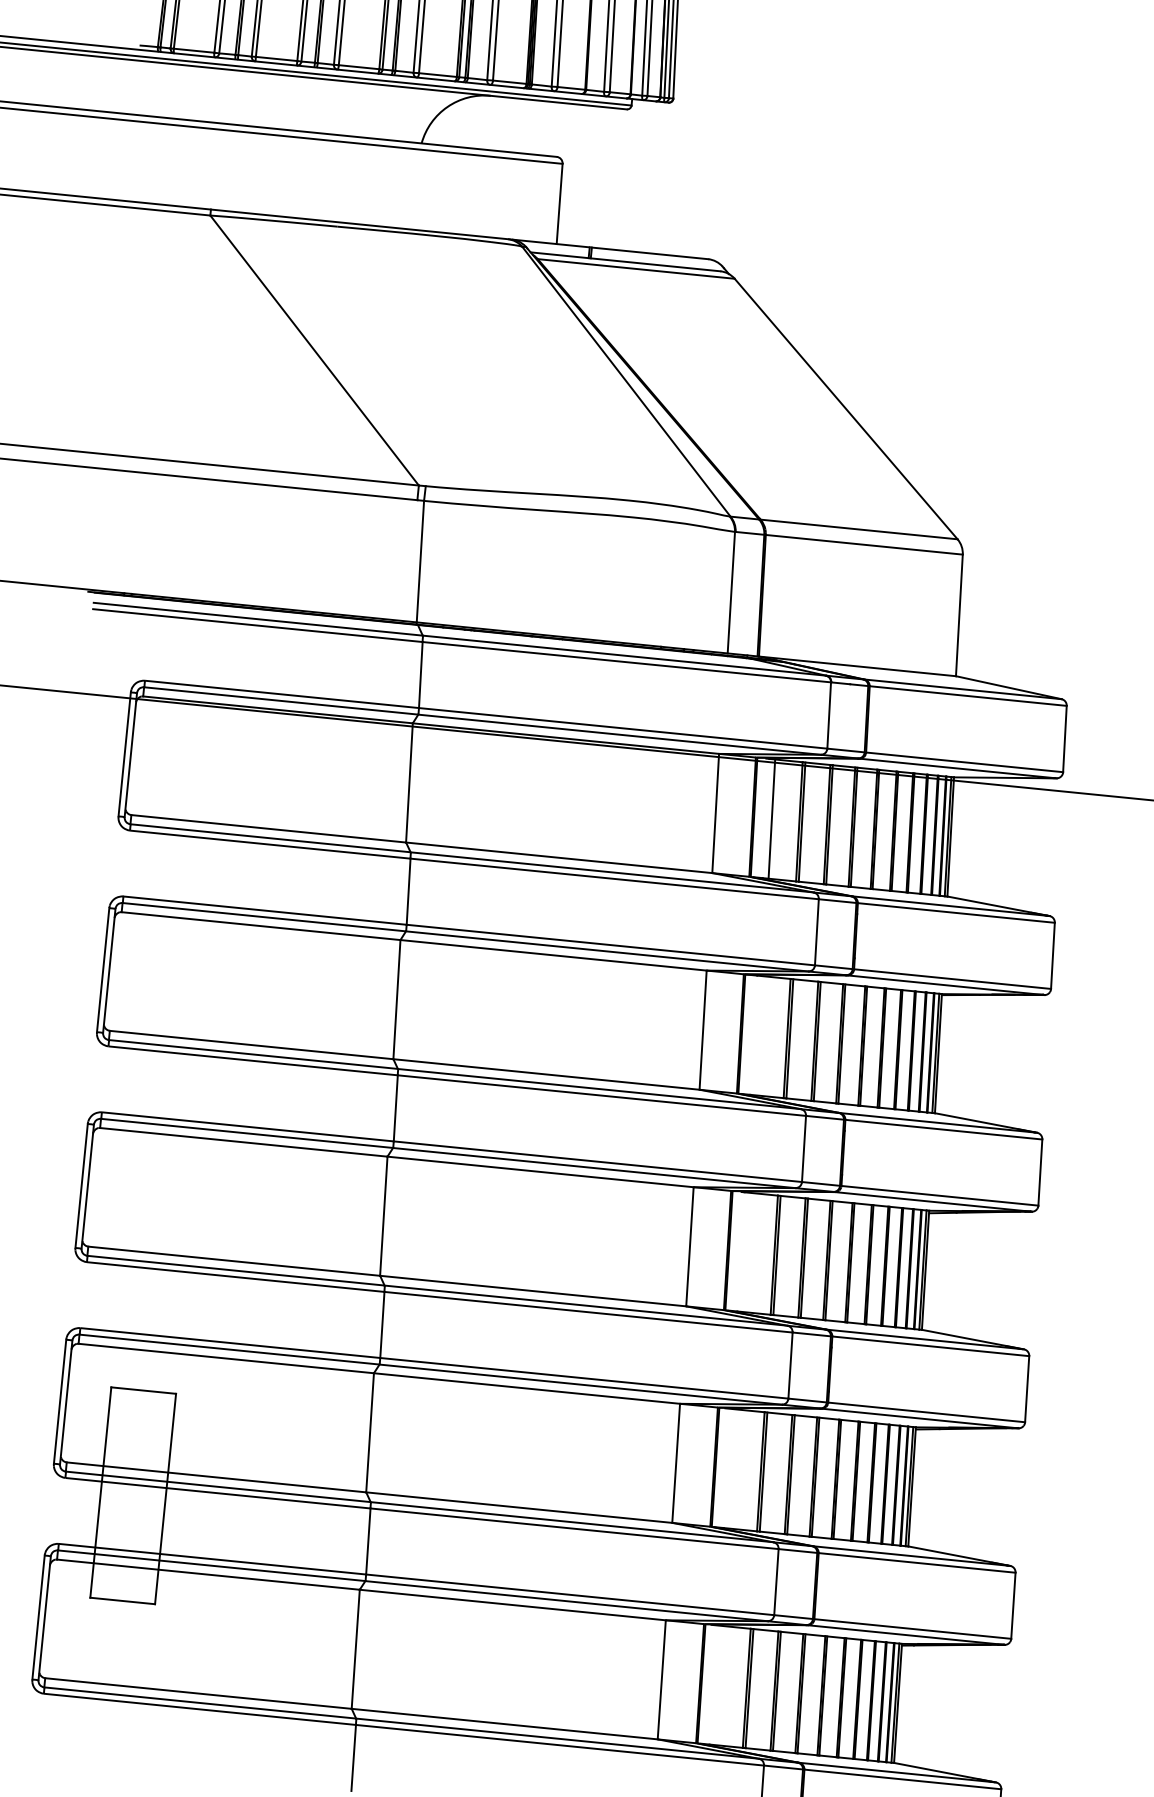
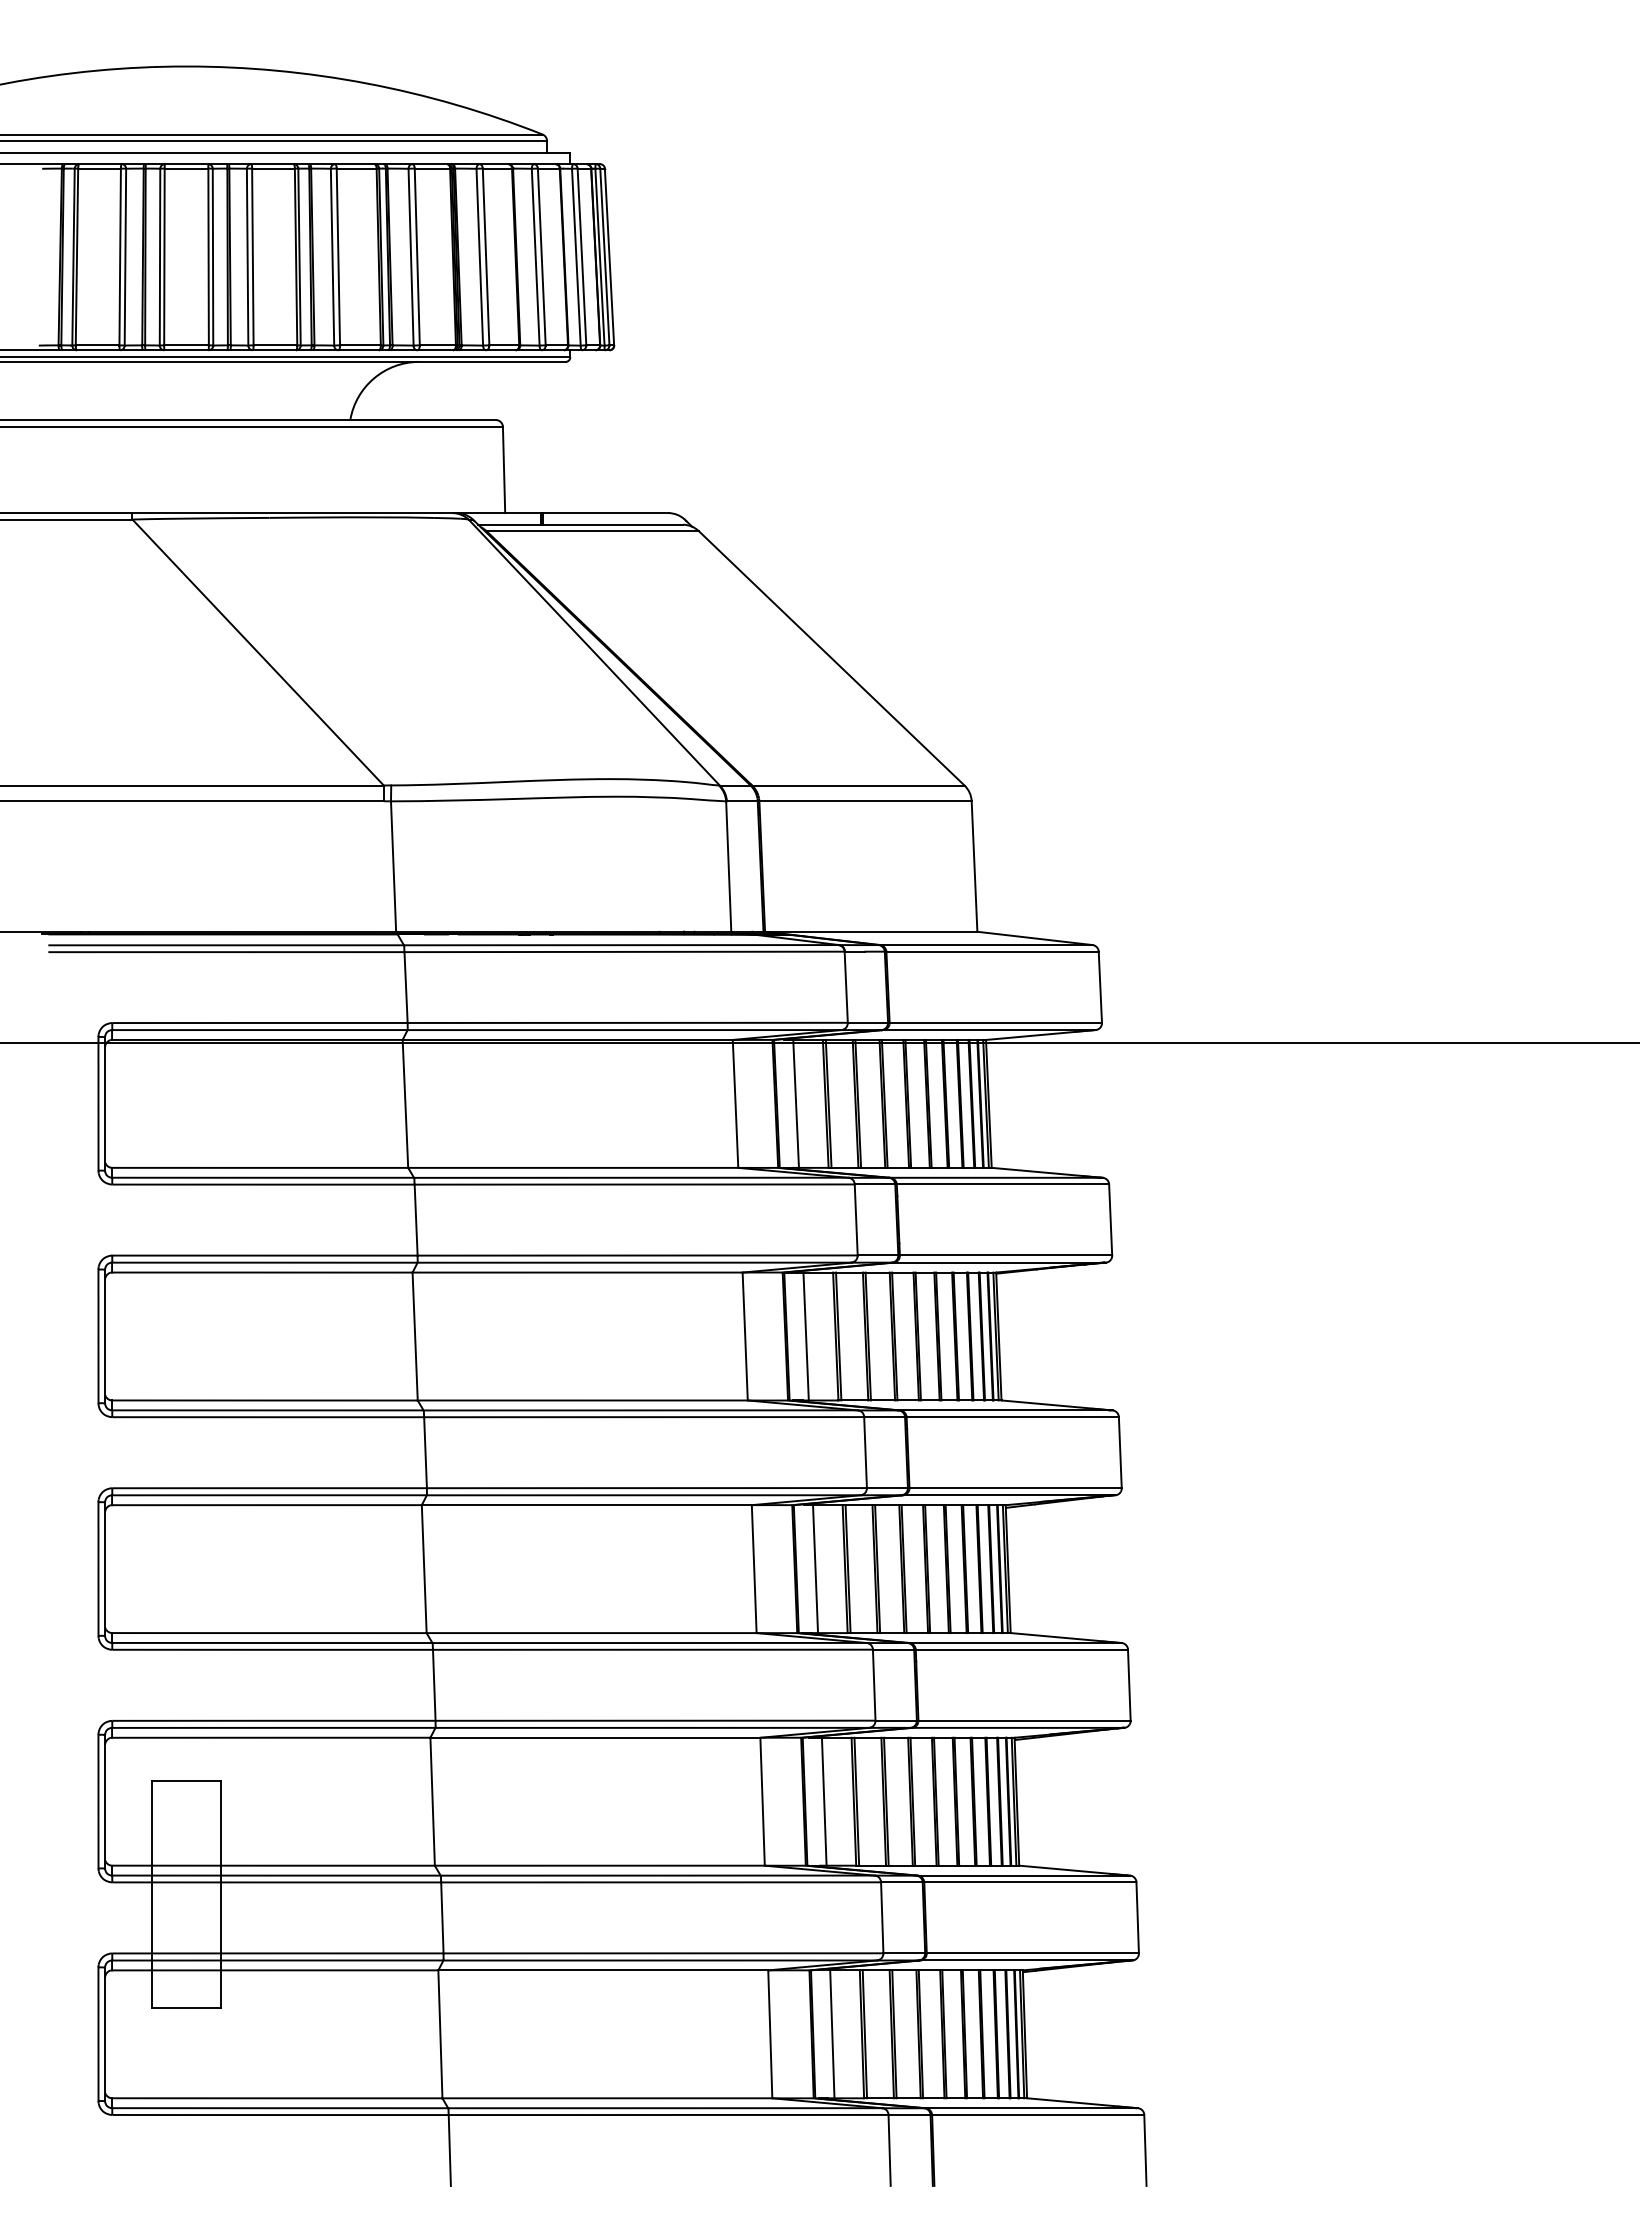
line: (759, 1035) -> (805, 1336), added
line: (746, 1252) -> (815, 1569), added
line: (732, 1468) -> (823, 1801), added
line: (719, 1685) -> (832, 2034), added

